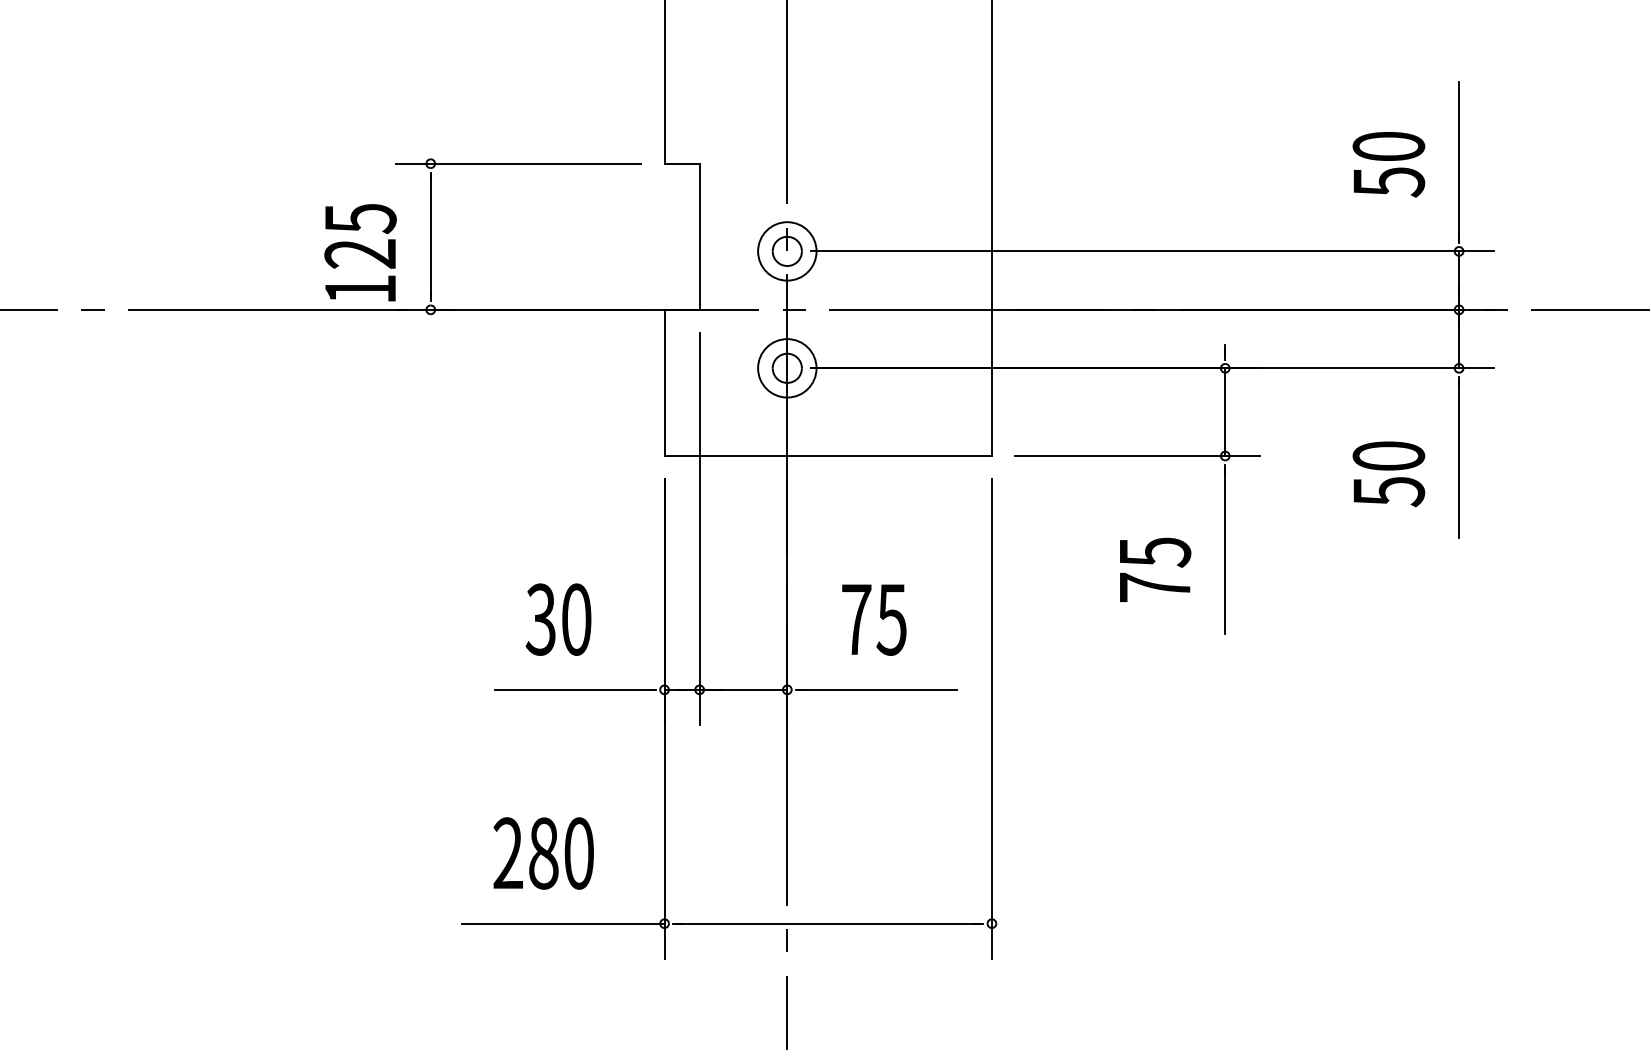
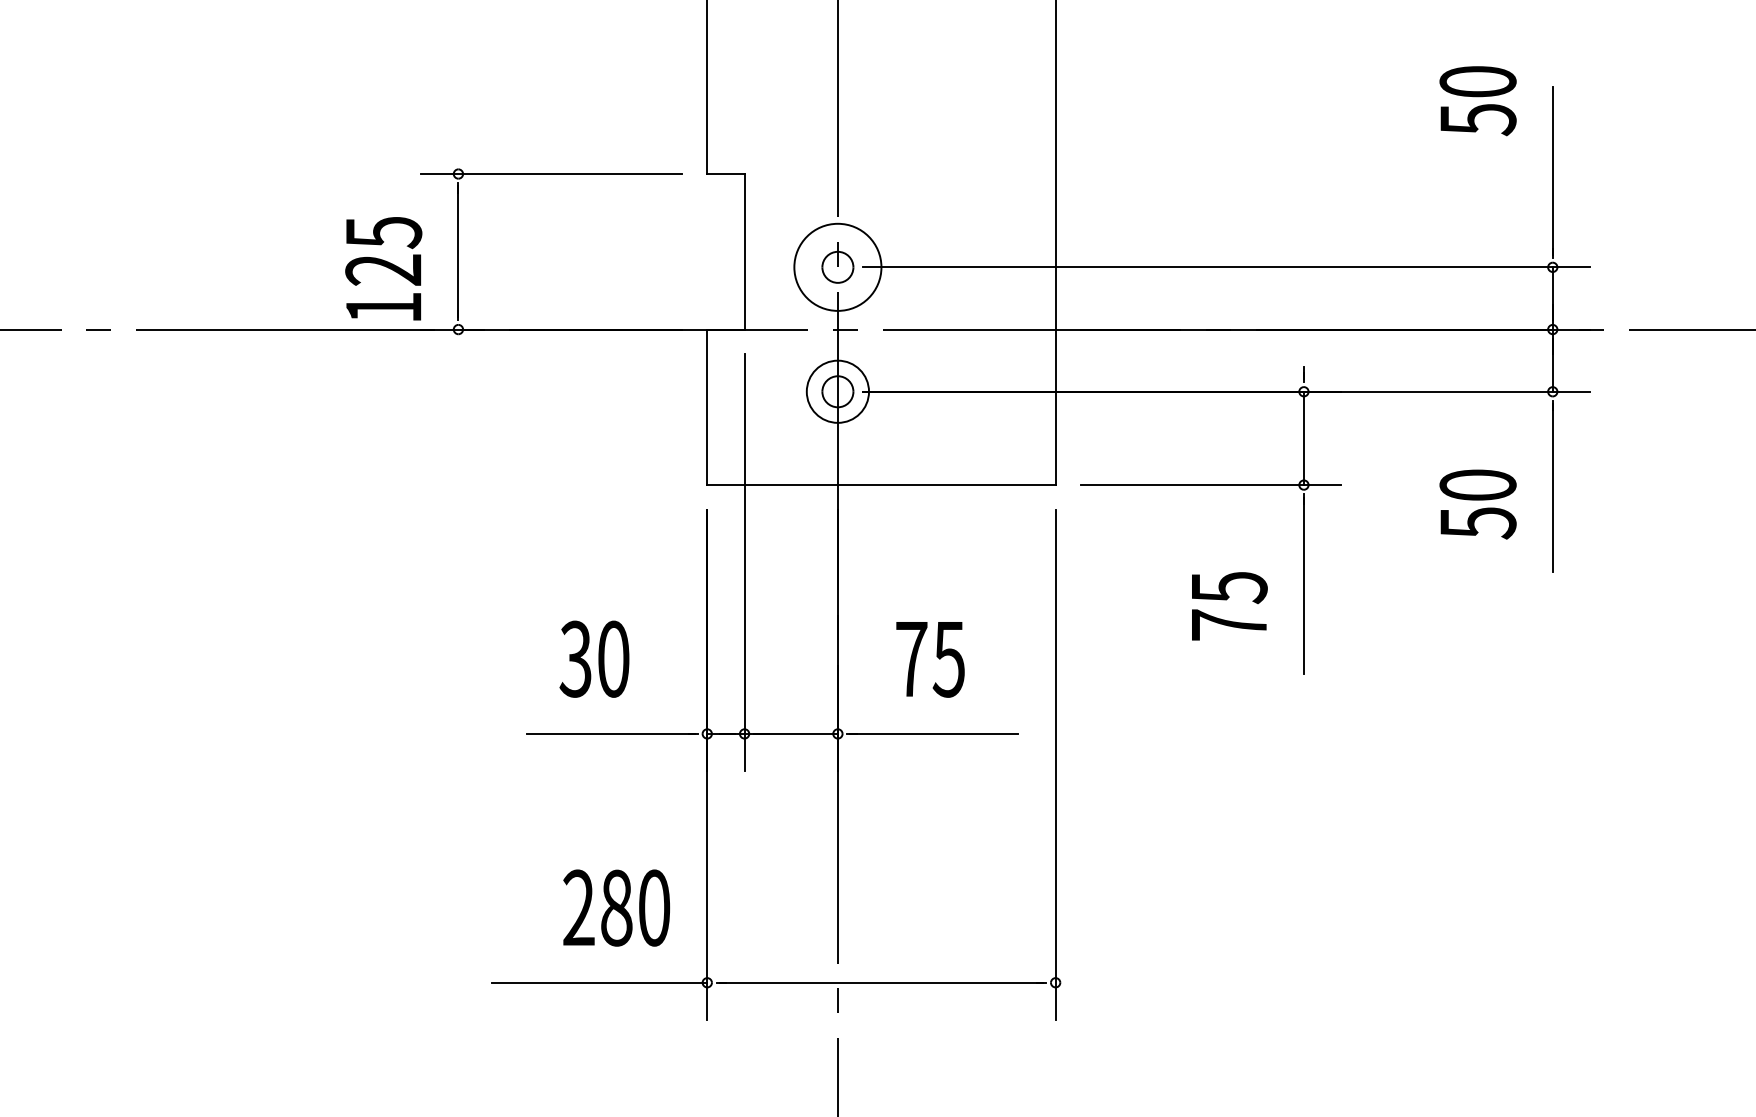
text: (1388, 165) -> (1477, 101), moved
circle: (786, 251) -> (837, 267), size x1.4
text: (543, 852) -> (616, 907), moved

